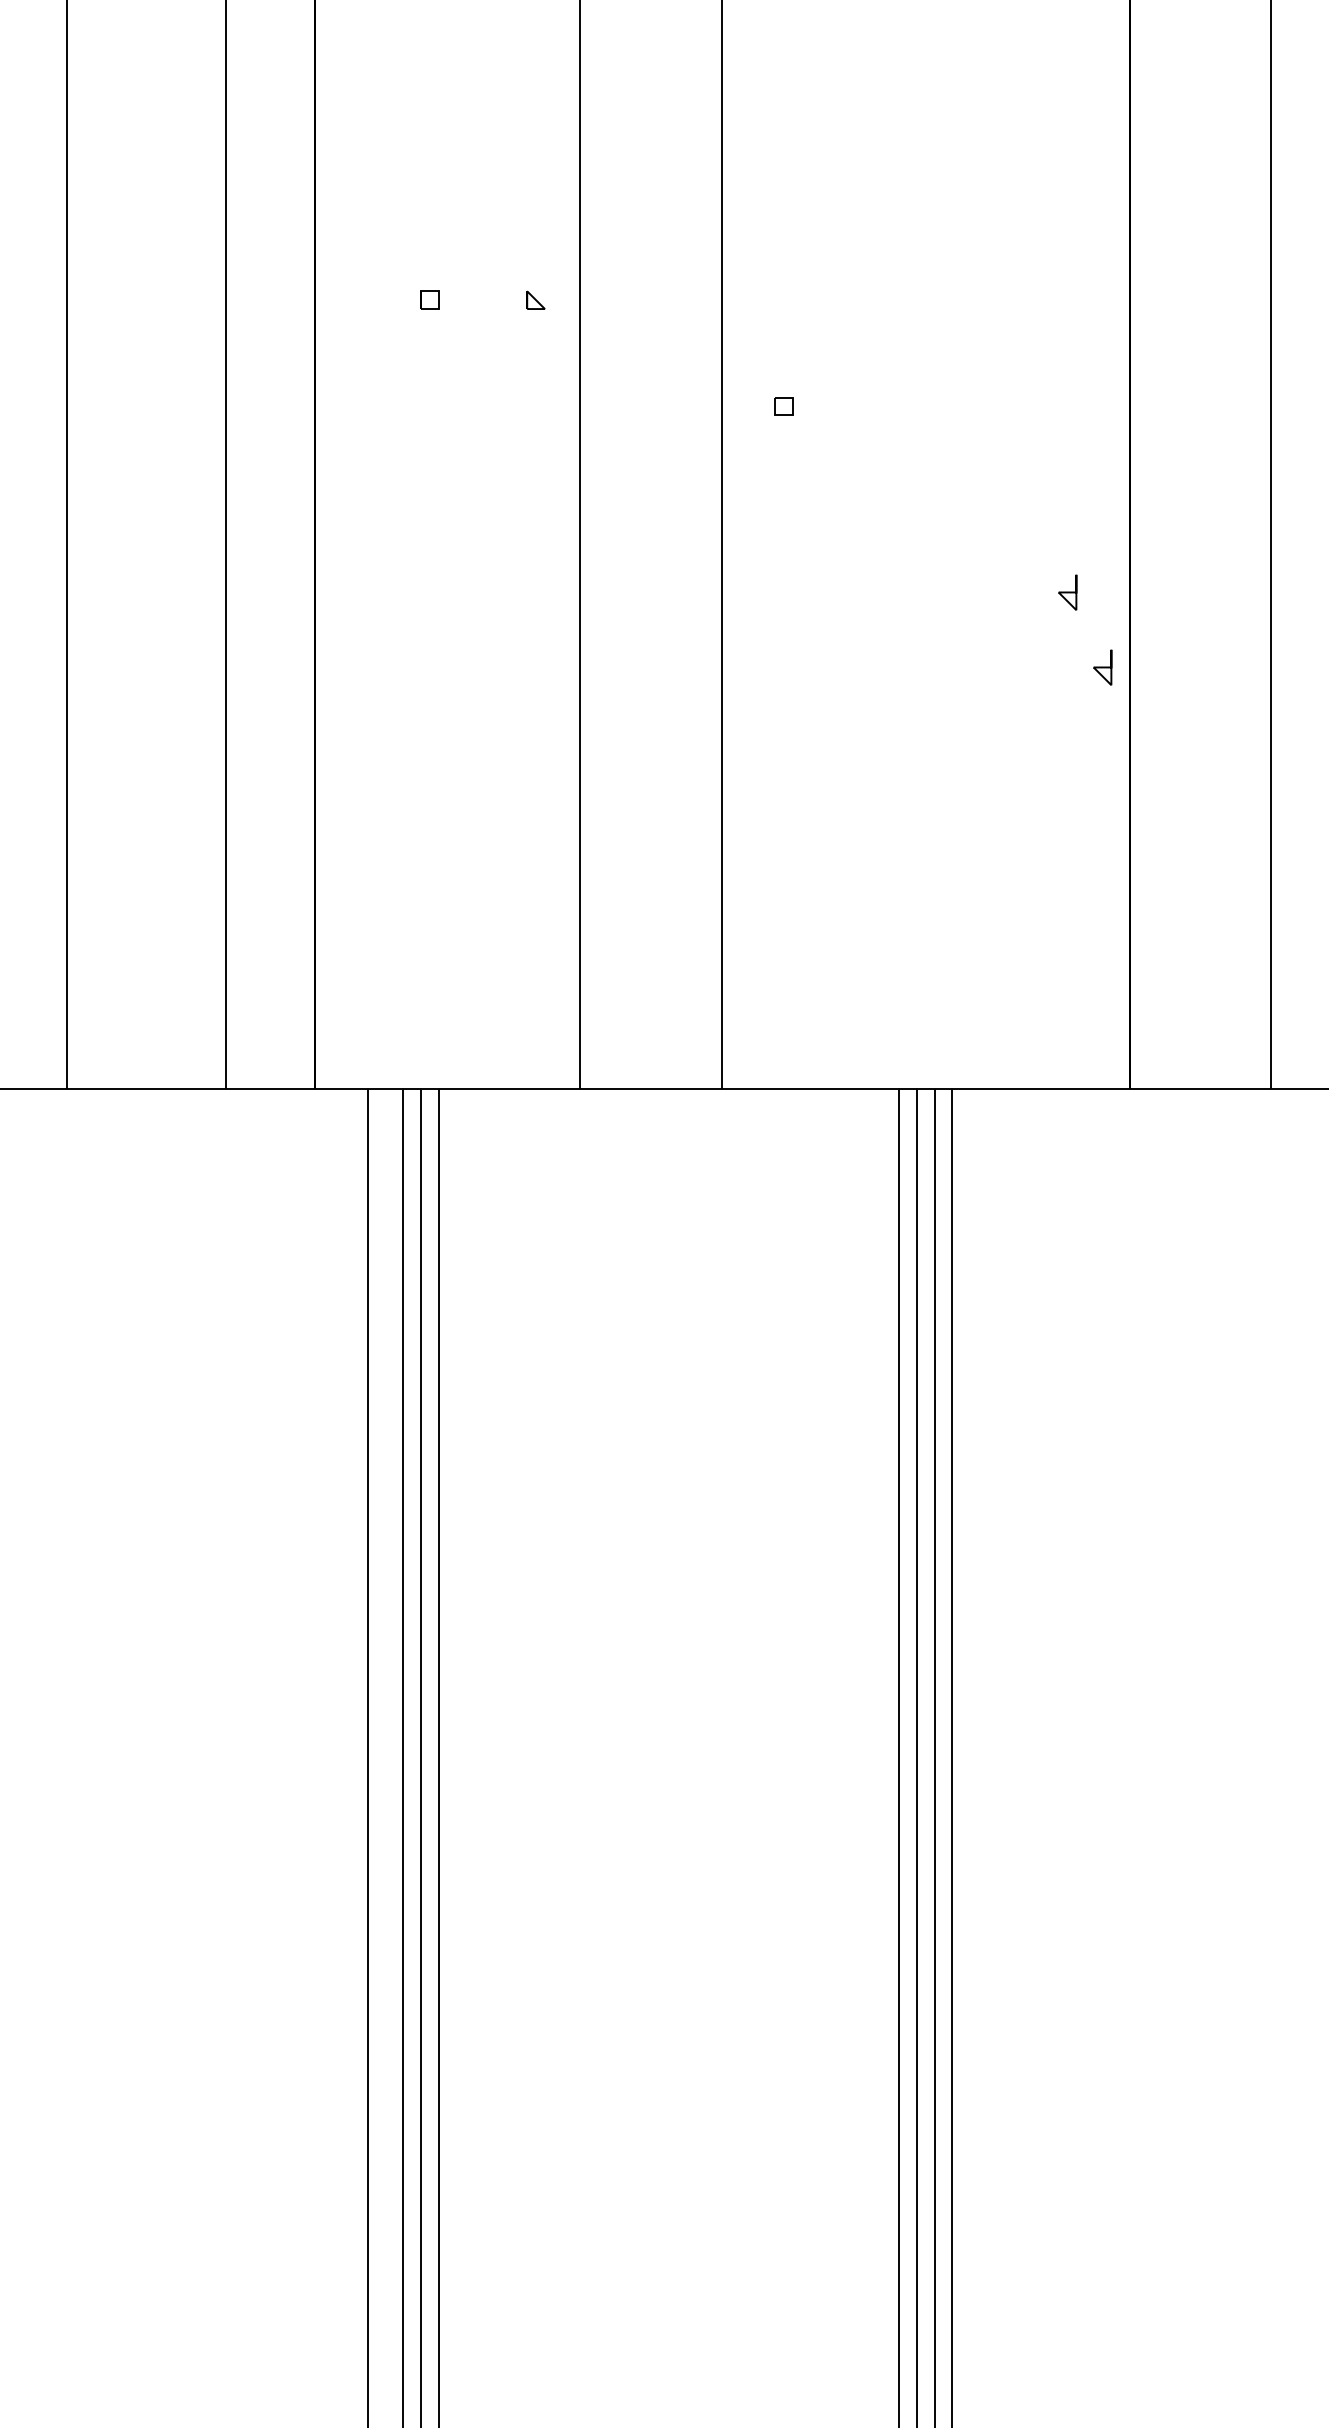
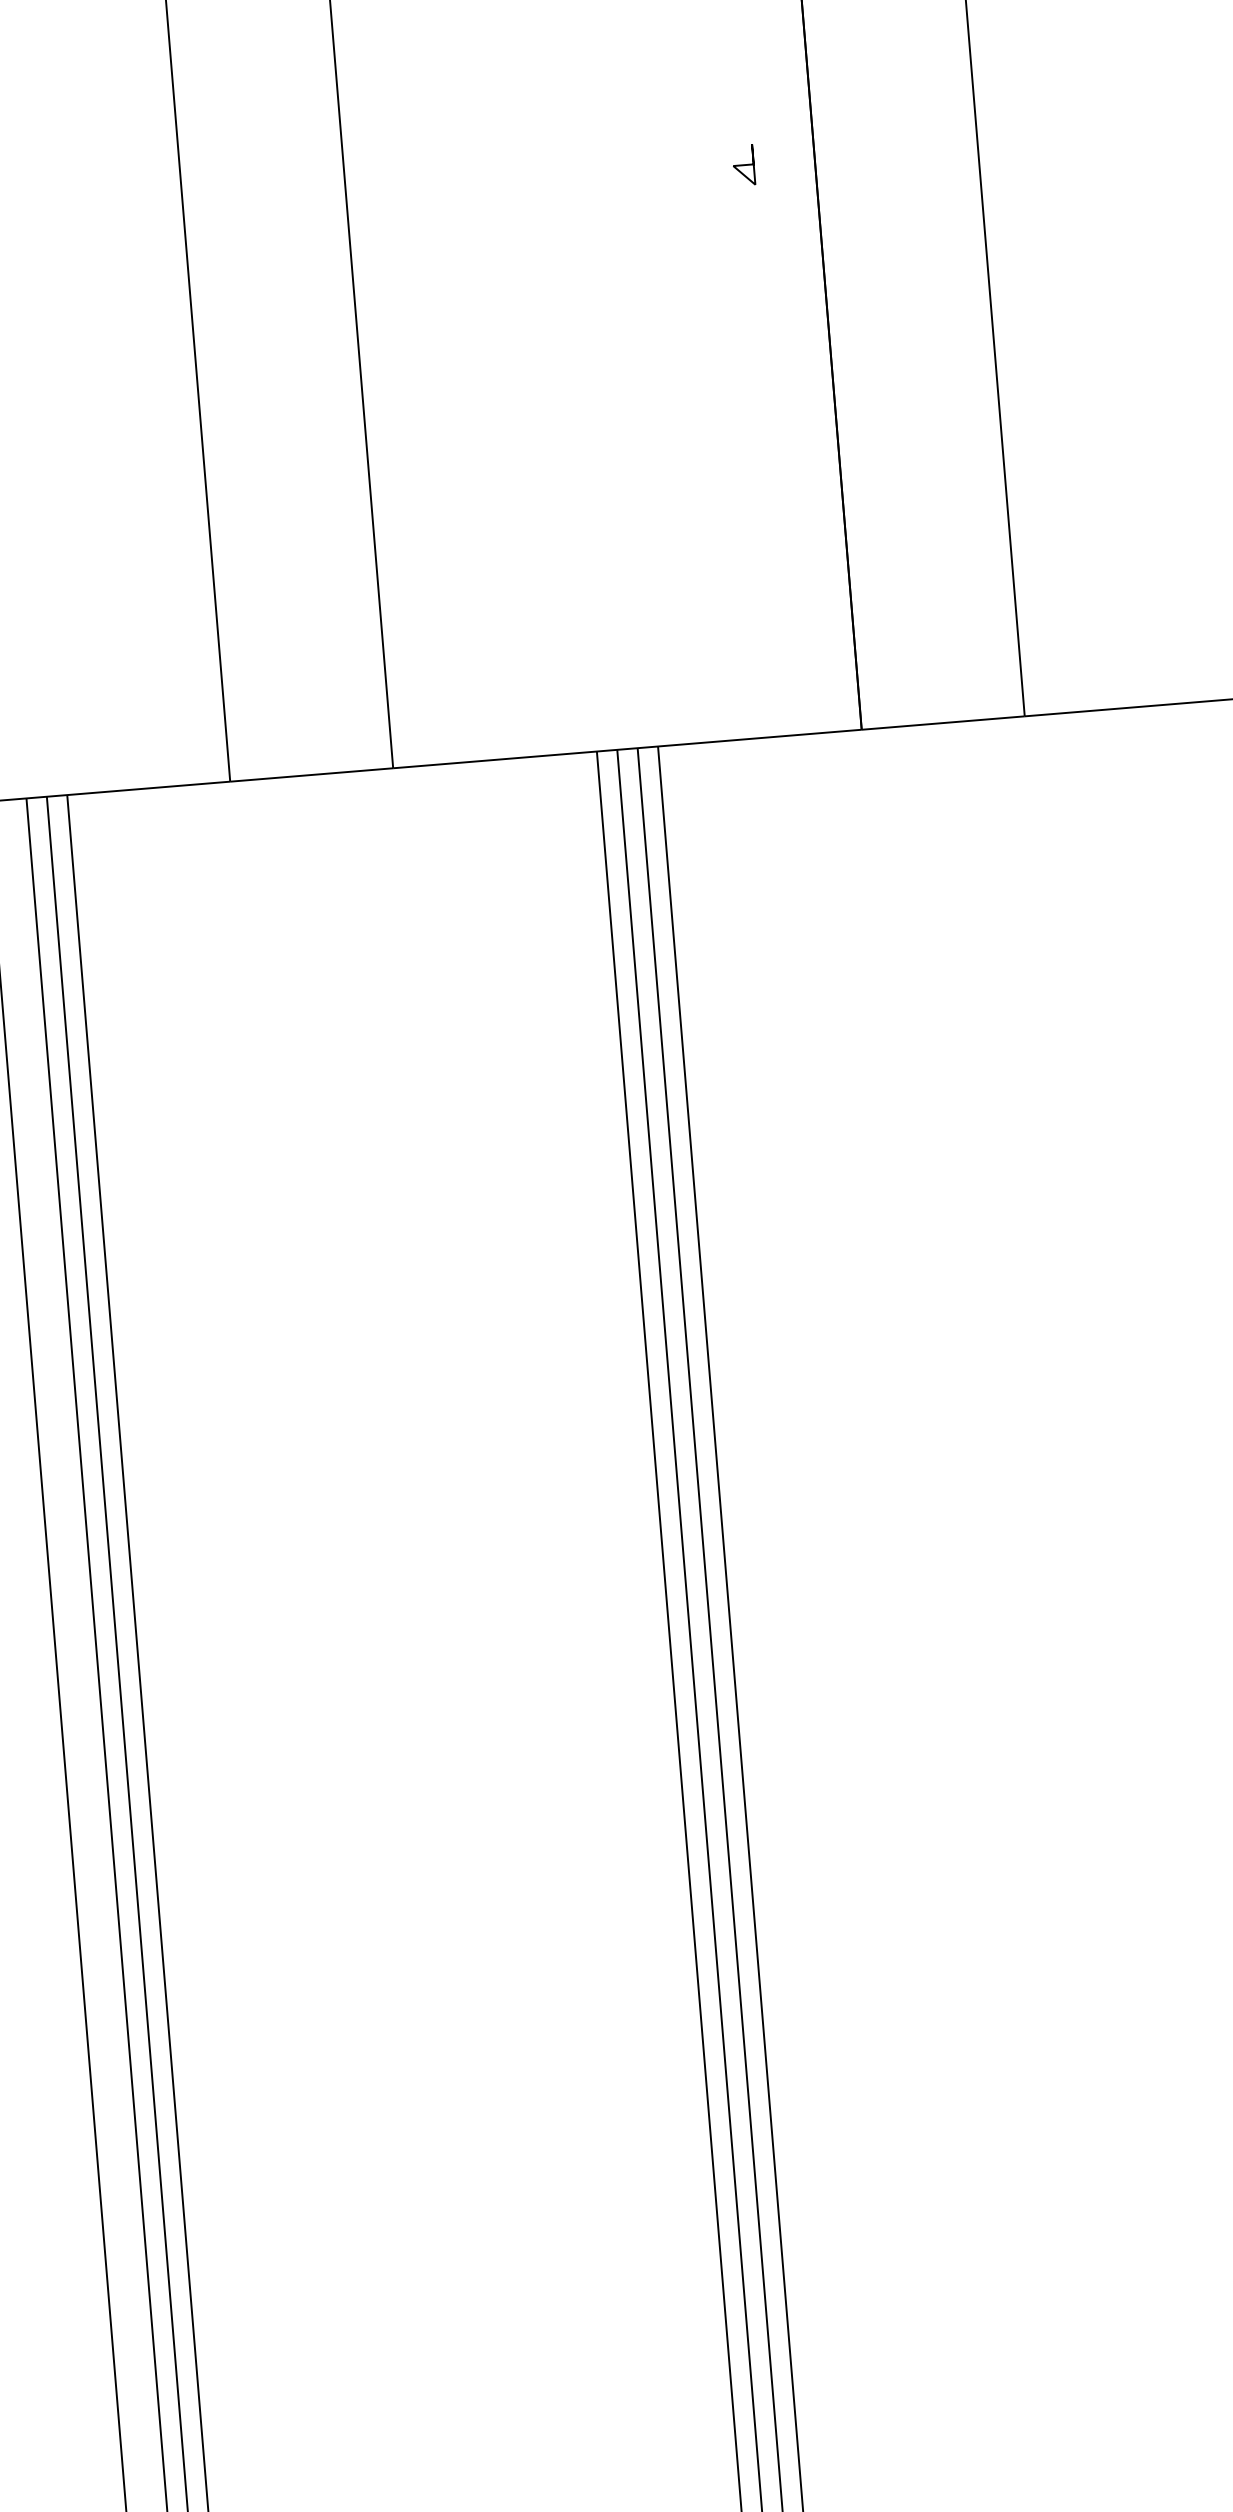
part: (1102, 667) -> (790, 248), removed

